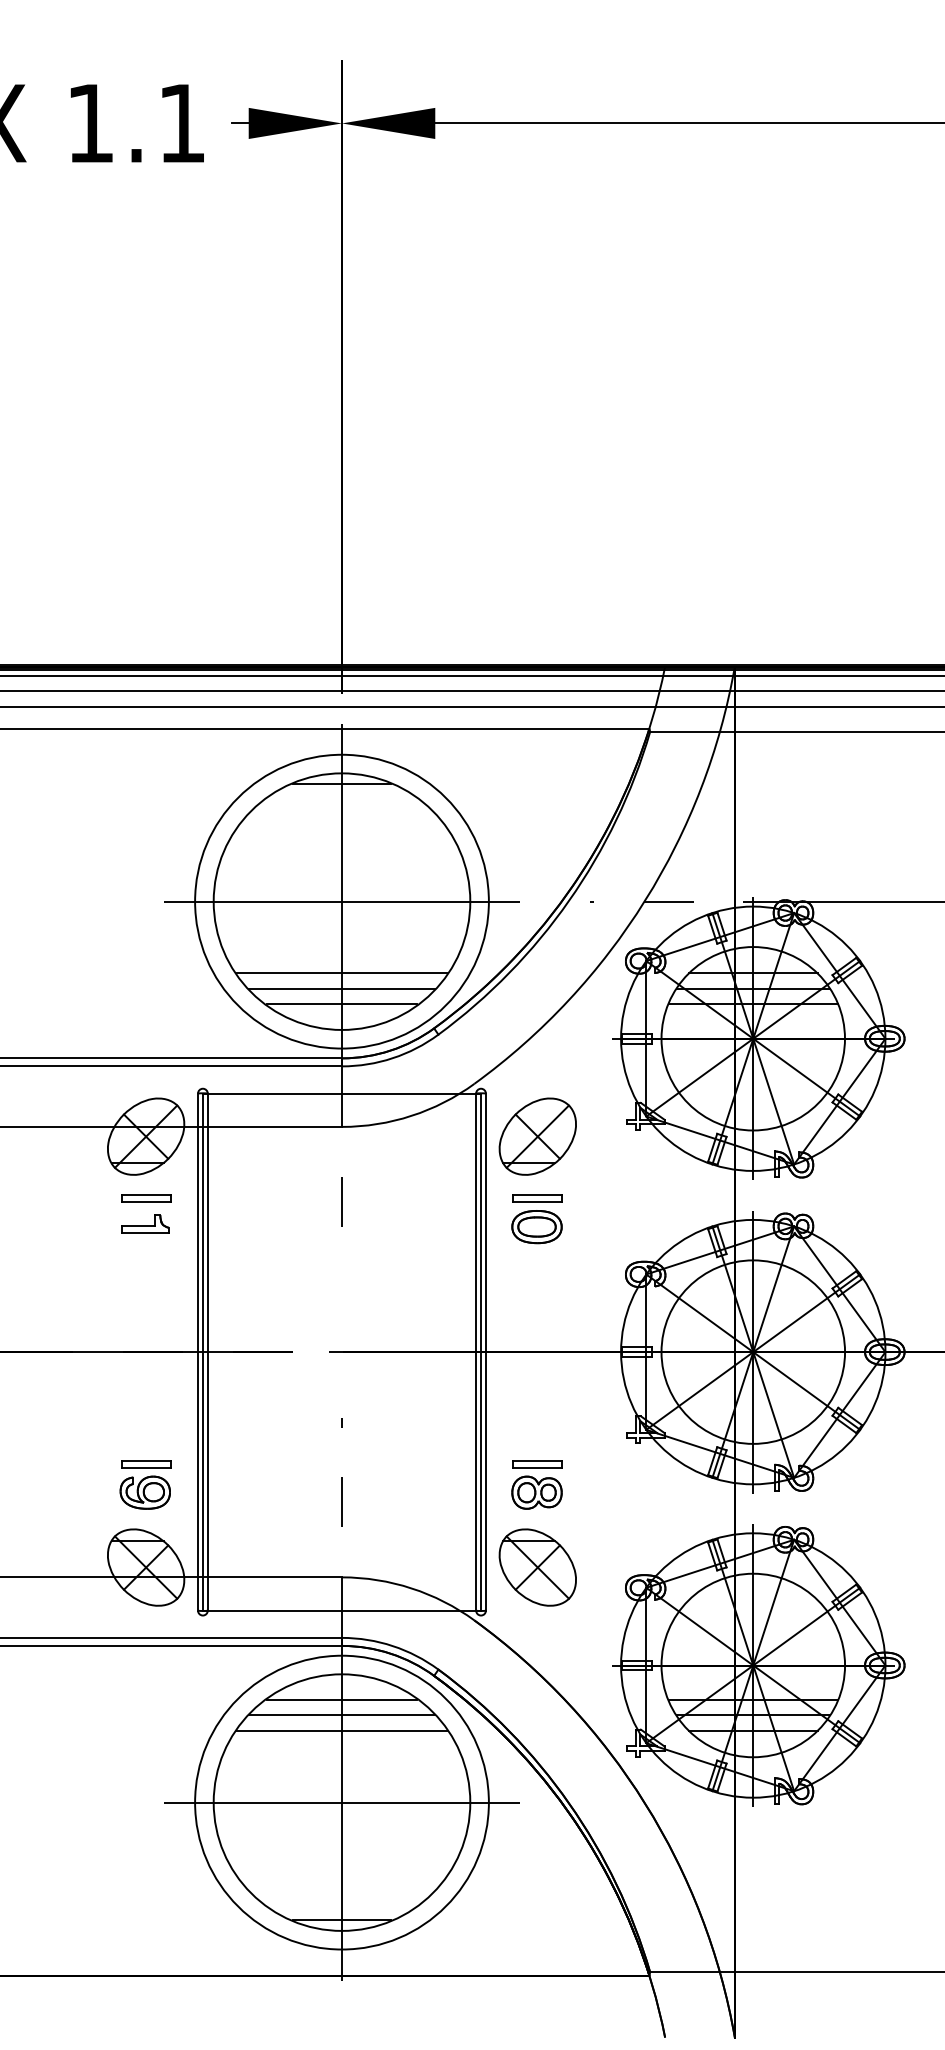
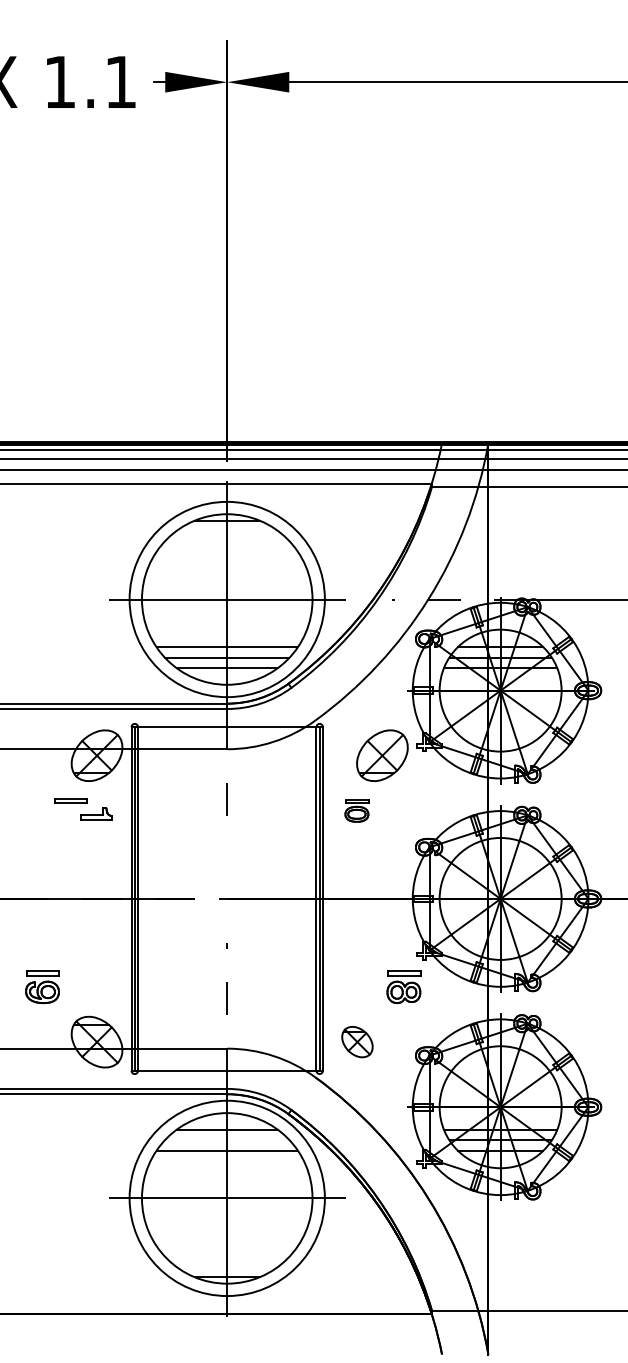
part: (537, 1136) -> (382, 755), moved
part: (145, 1198) -> (70, 800), moved
part: (536, 1219) -> (356, 810), size x0.7
part: (536, 1483) -> (403, 986), moved
part: (145, 1485) -> (42, 987), moved
part: (537, 1566) -> (357, 1041), size x0.6
line: (342, 1715) -> (227, 1140), removed

